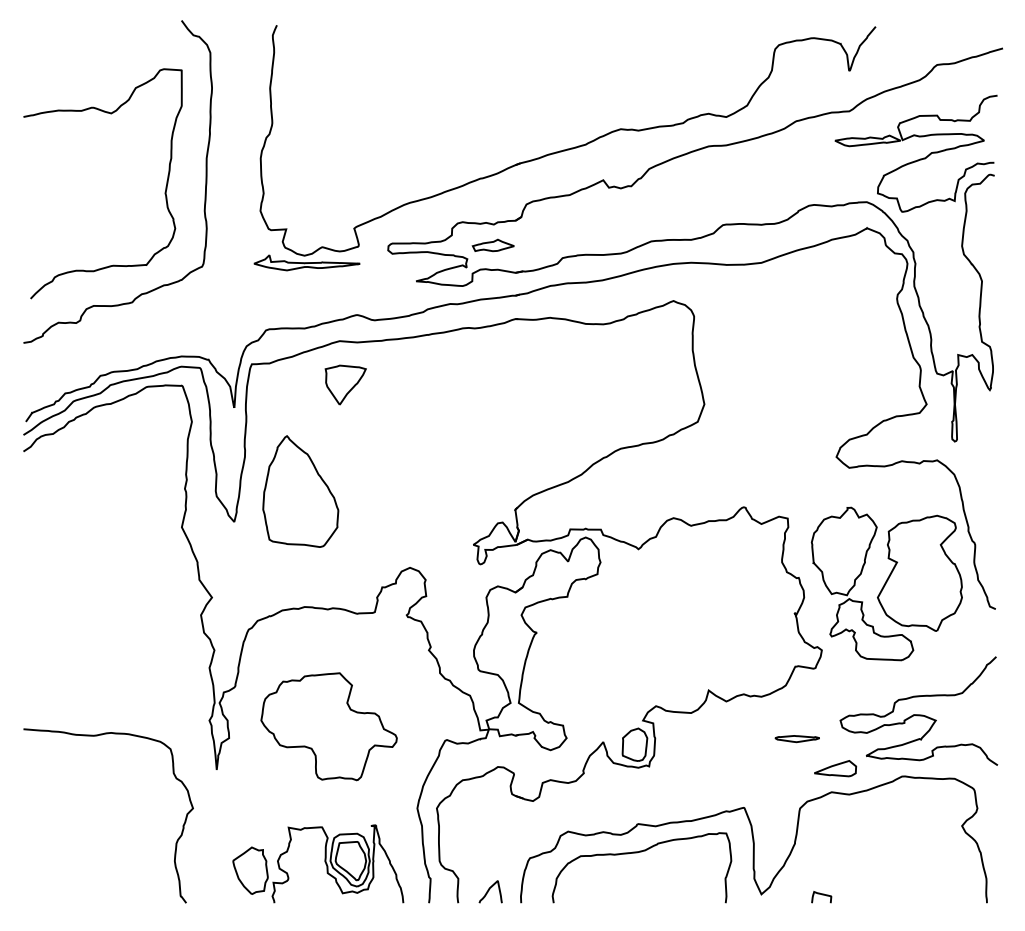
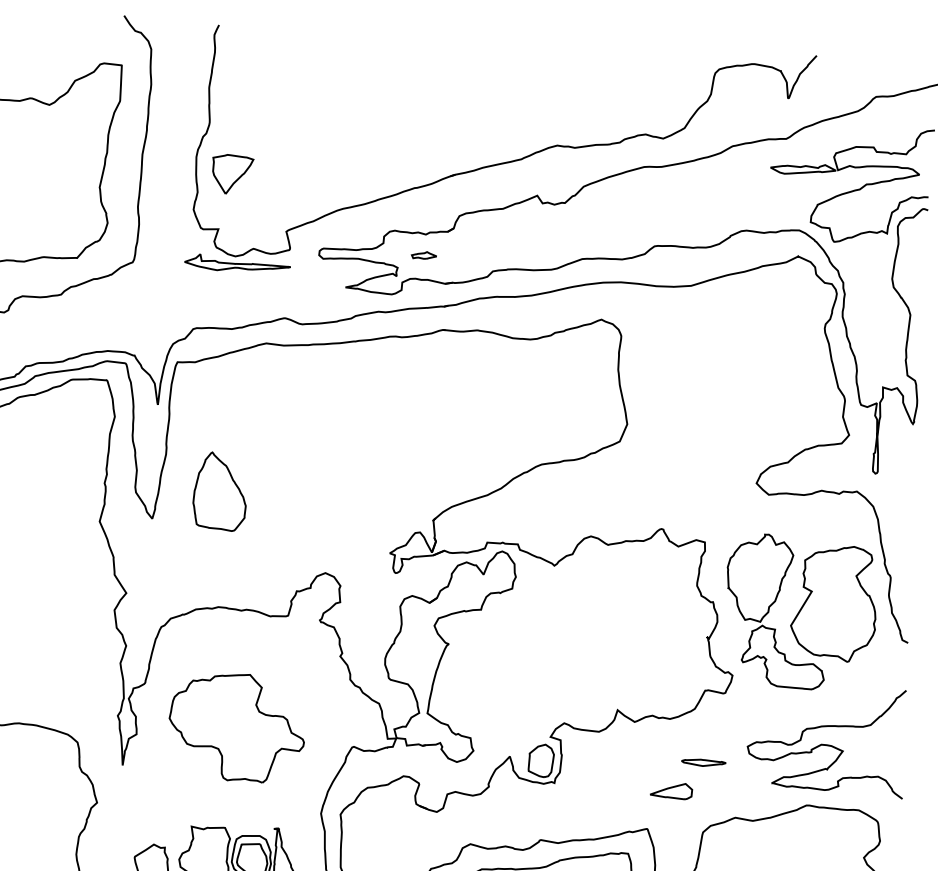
part: (492, 245) -> (423, 255), size x0.6
part: (345, 384) -> (232, 174), moved
part: (300, 491) -> (219, 491), size x0.7
part: (835, 768) -> (671, 790), moved

